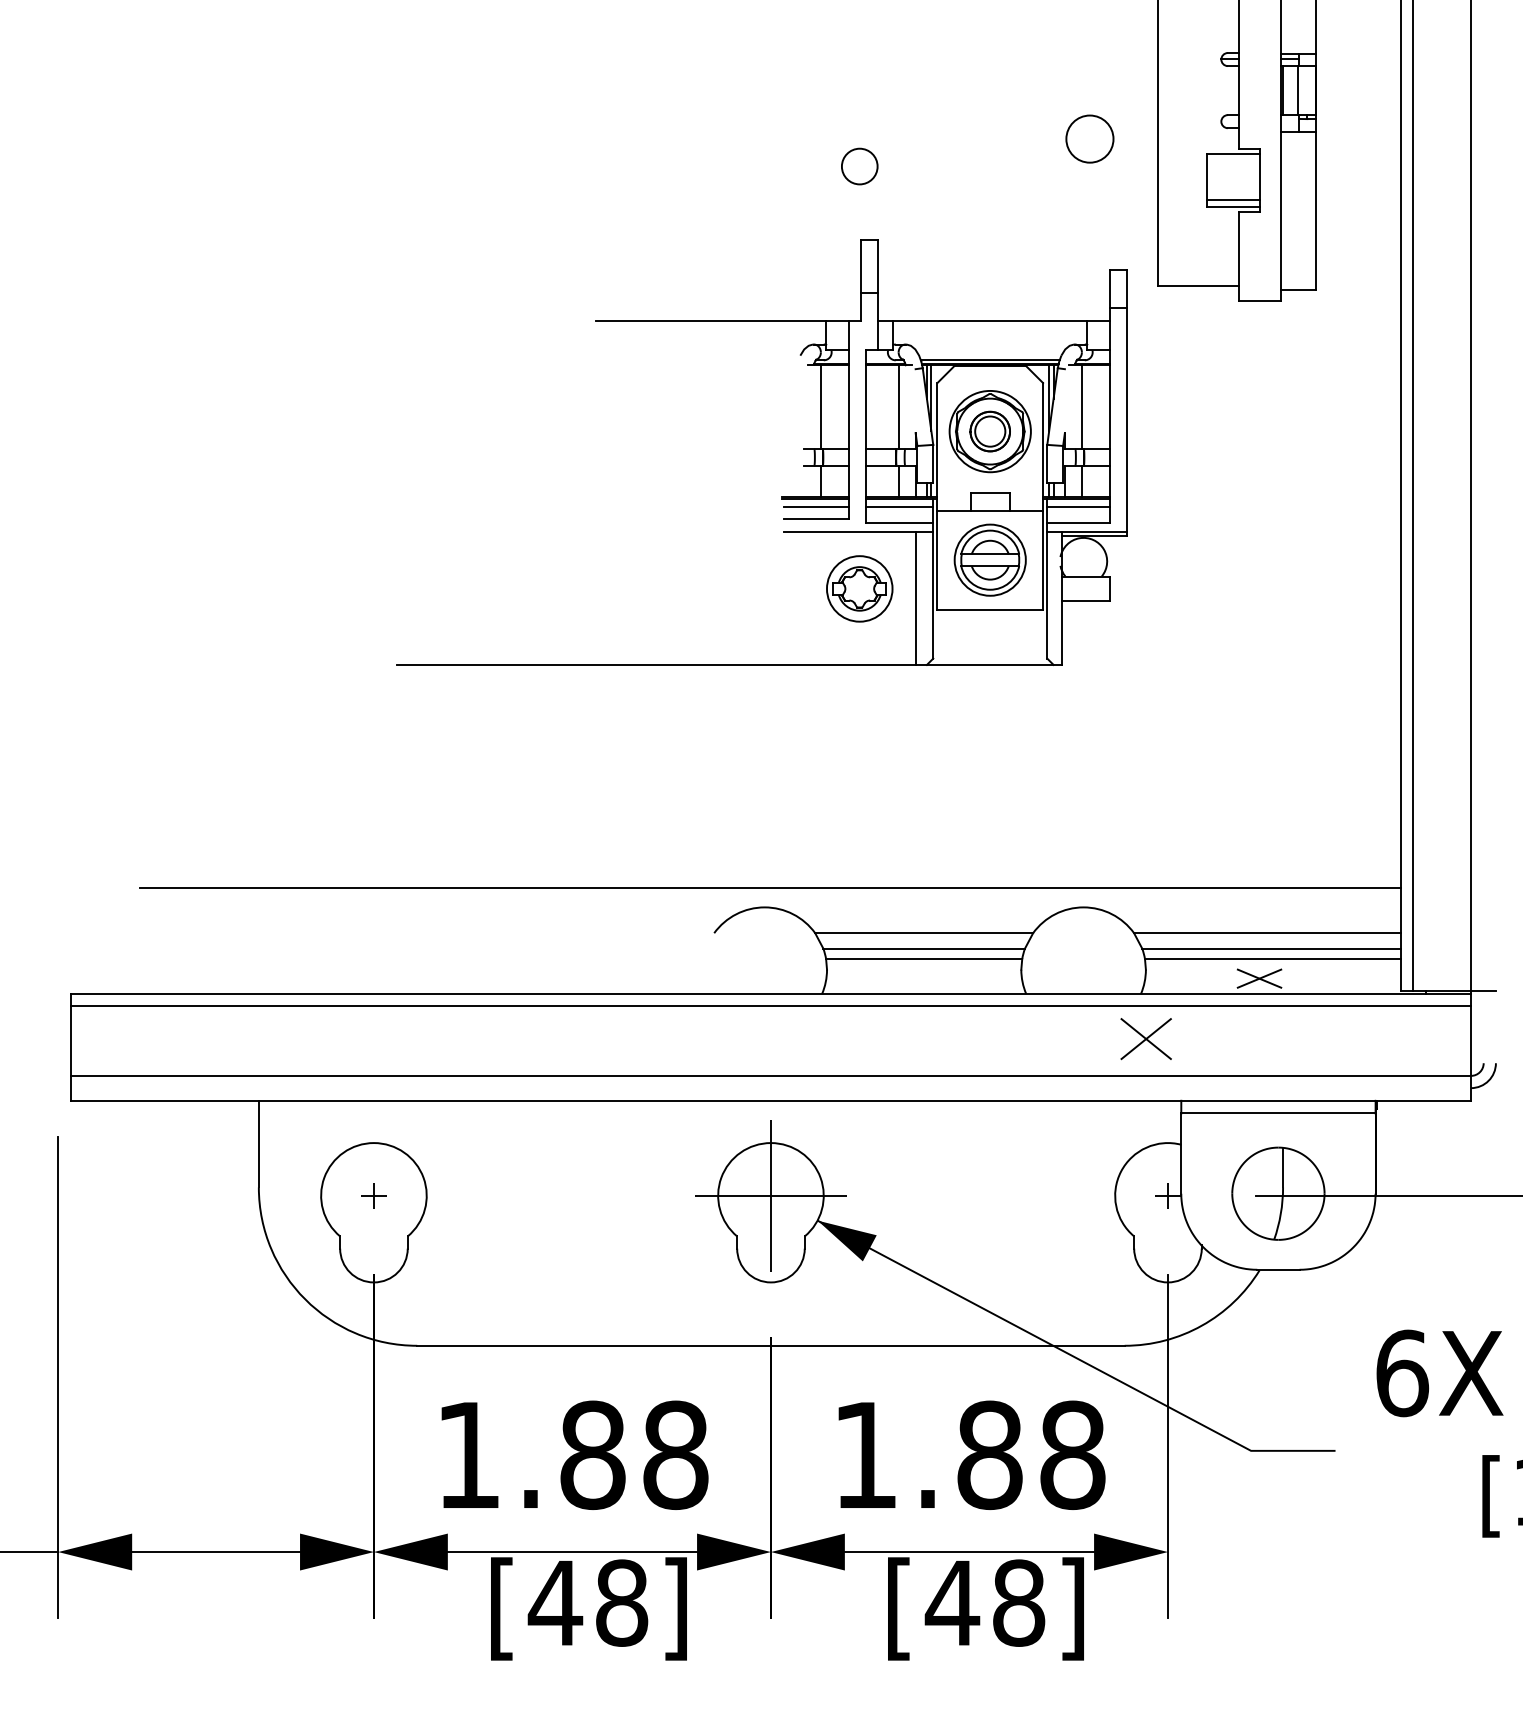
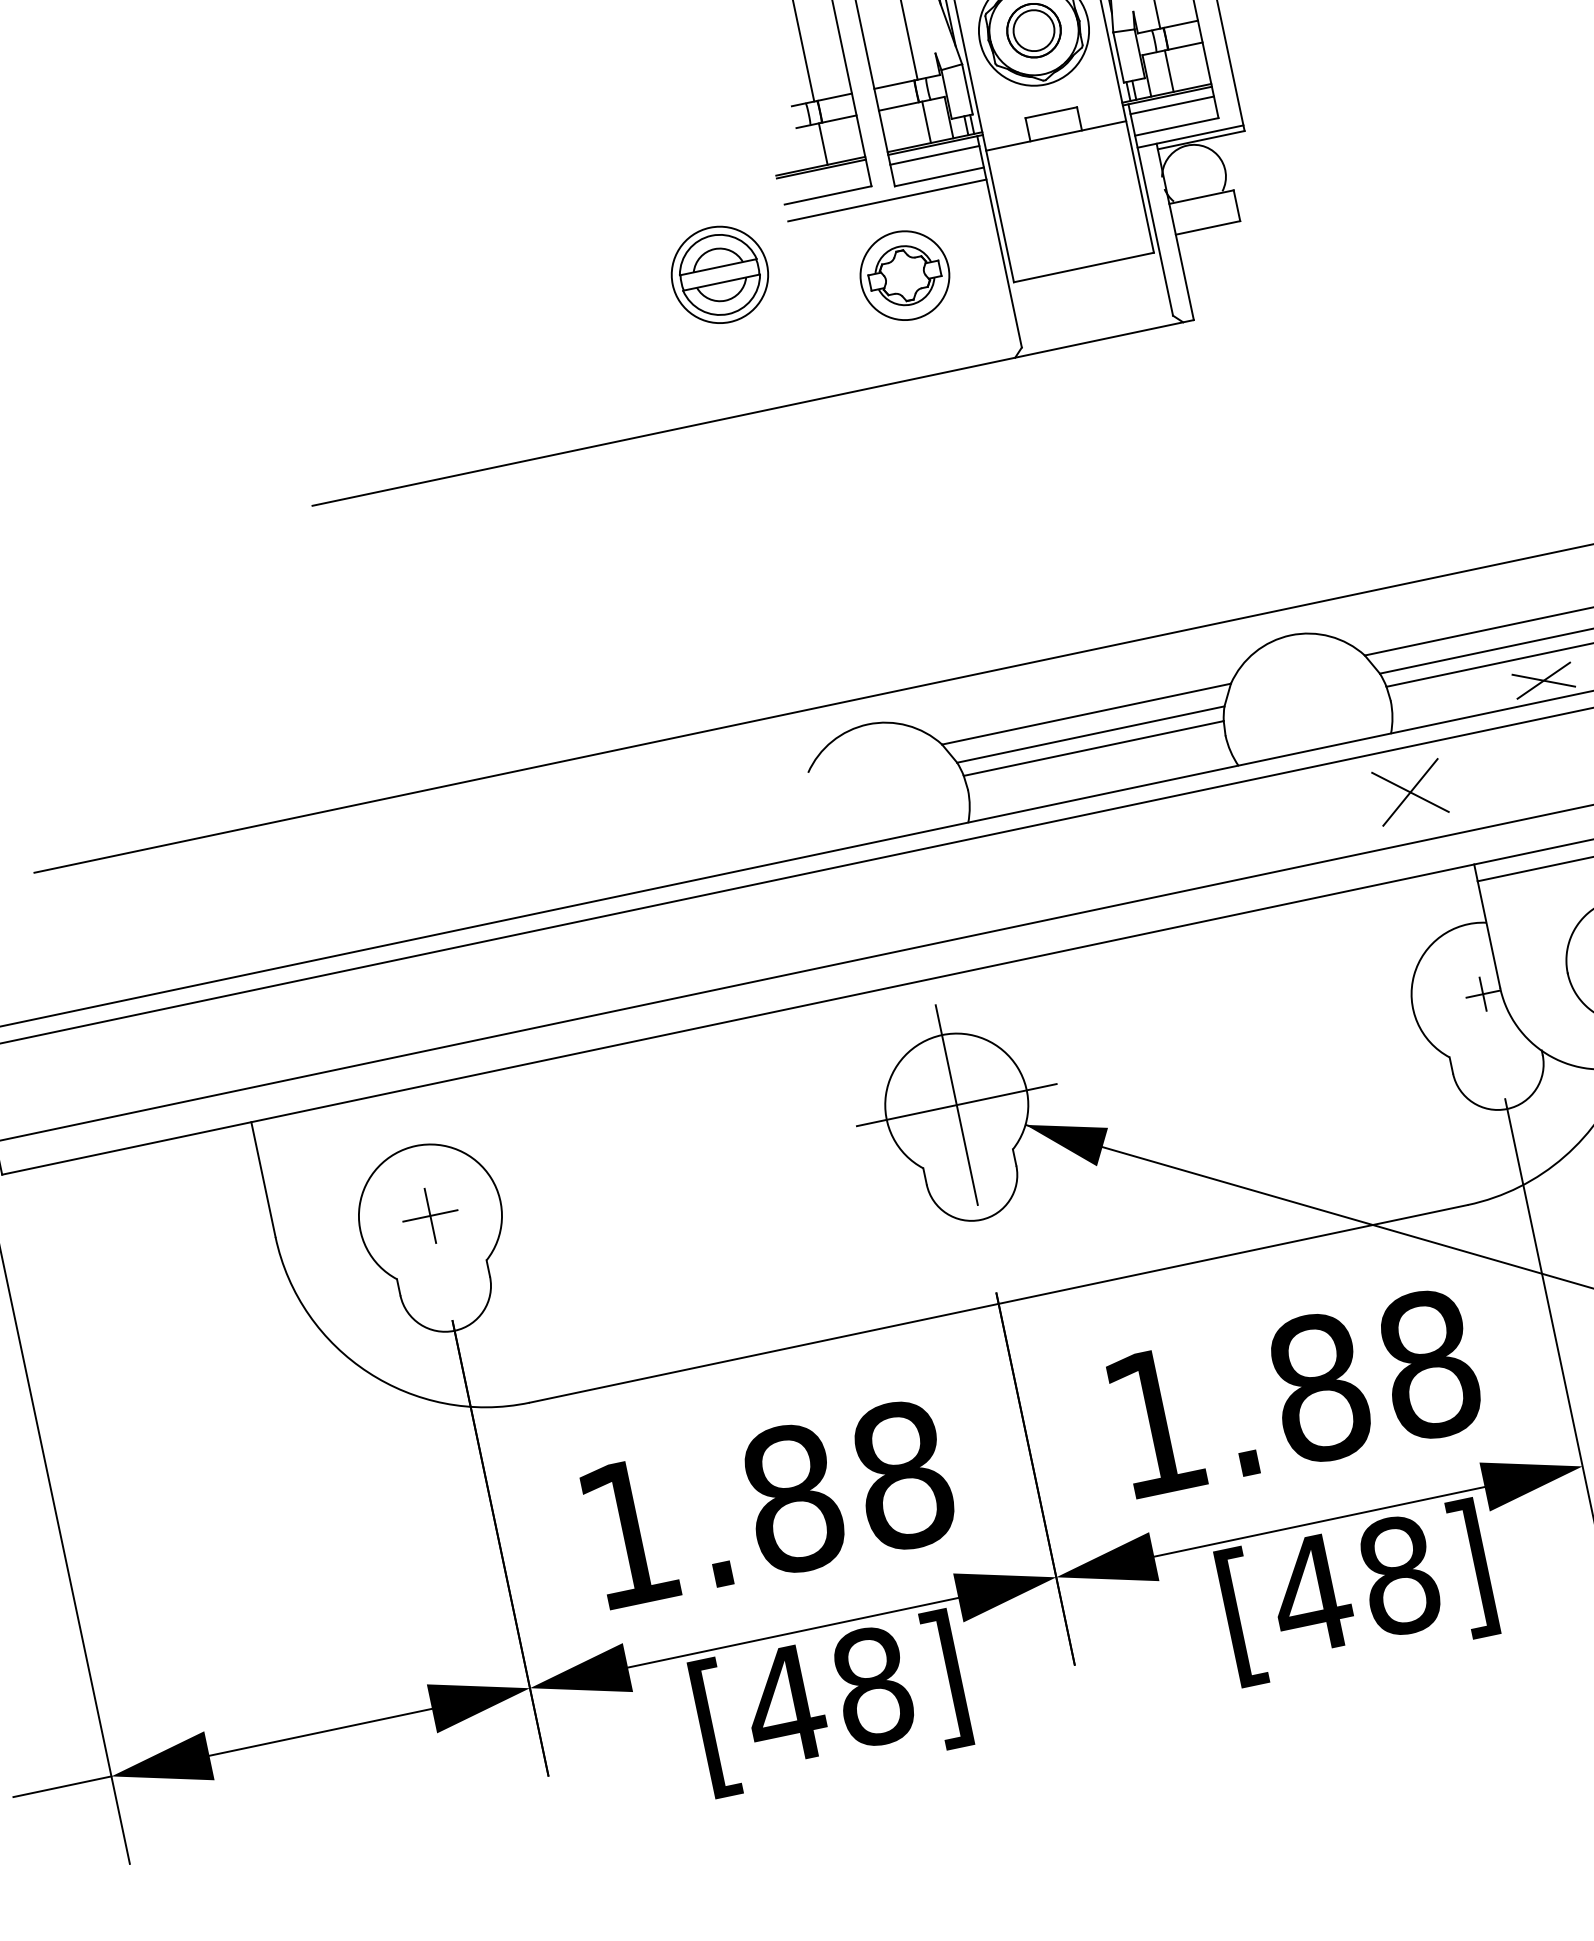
line: (816, 506) -> (824, 178), removed
part: (989, 559) -> (718, 274), moved
line: (916, 597) -> (982, 271), removed
part: (373, 1195) -> (429, 1215), size x1.6

